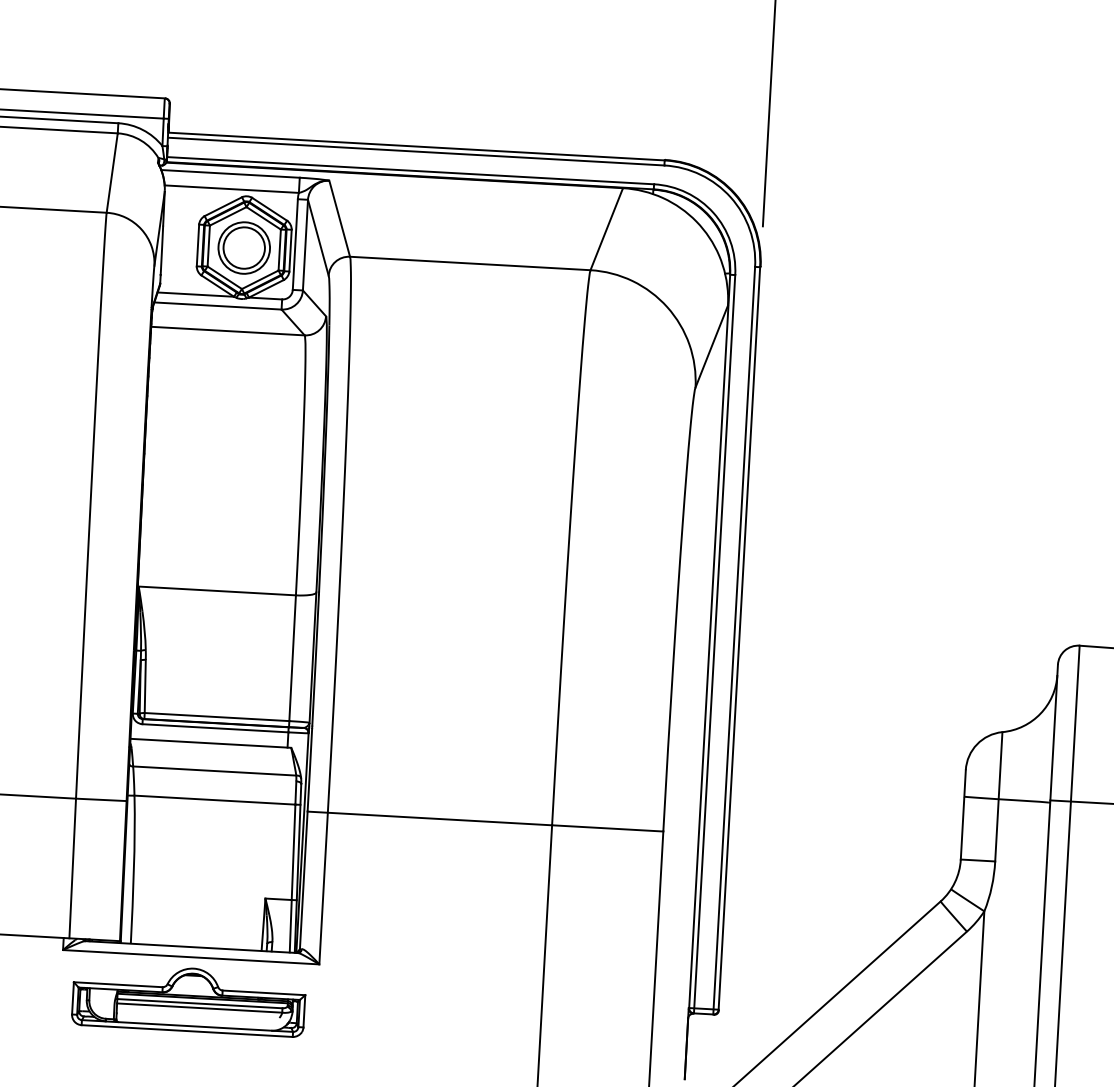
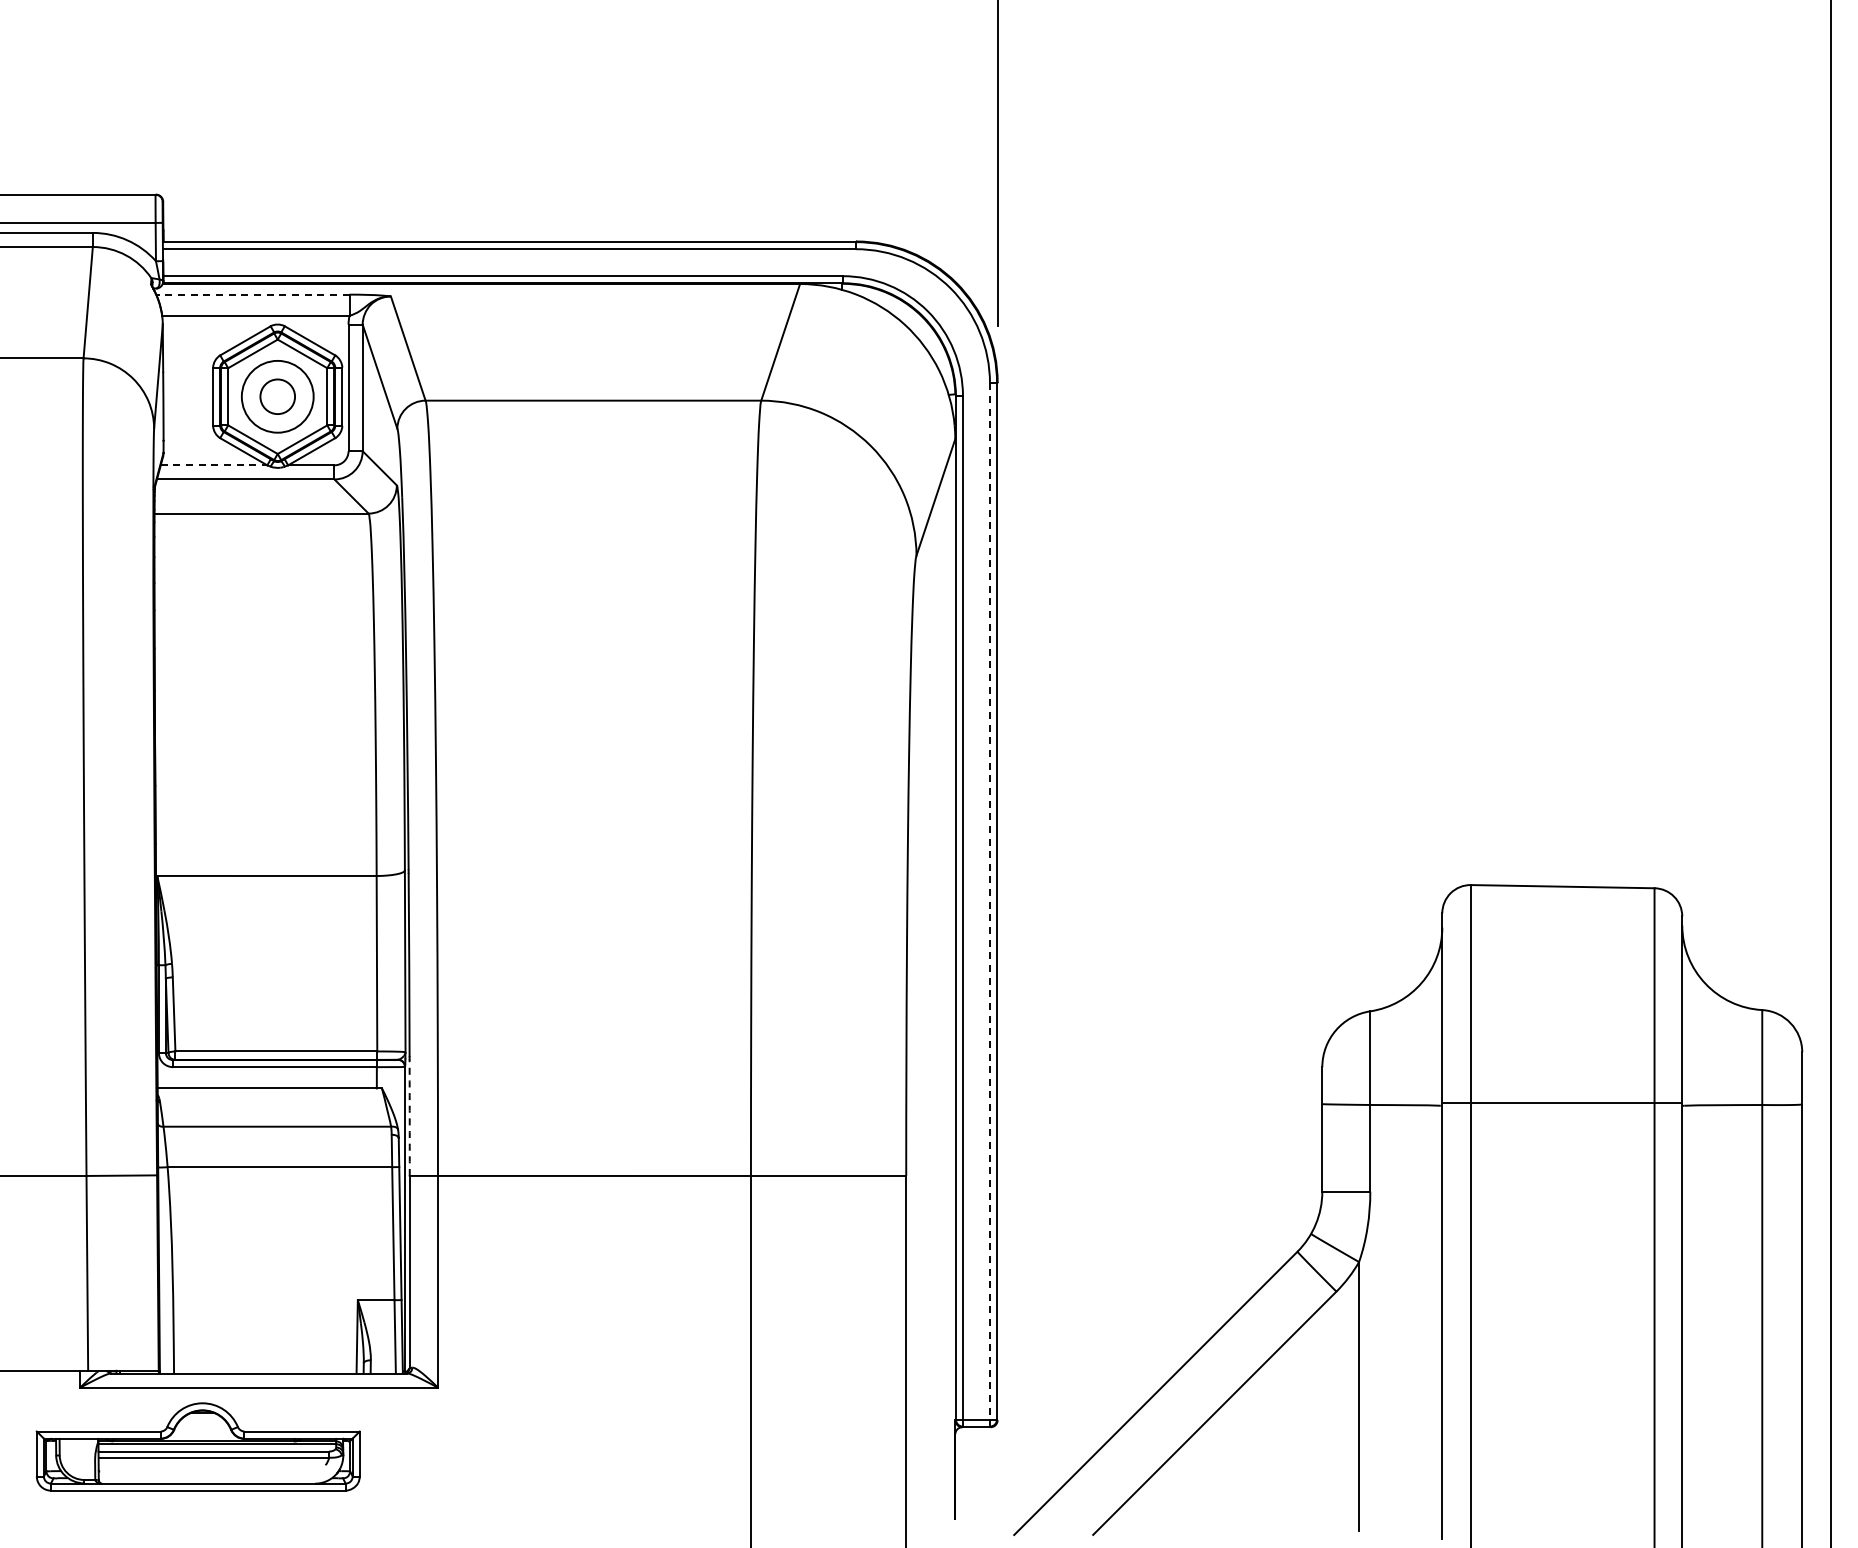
line: (230, 173) -> (252, 294), solid -> dashed
circle: (244, 247) -> (277, 396), size x0.6
line: (196, 294) -> (214, 465), solid -> dashed
line: (733, 640) -> (989, 904), solid -> dashed
arc: (309, 769) -> (409, 1117), solid -> dashed
part: (188, 999) -> (197, 1446), moved

